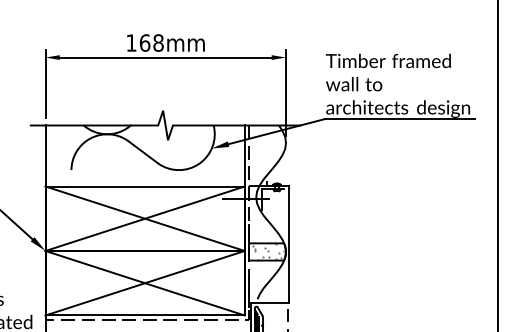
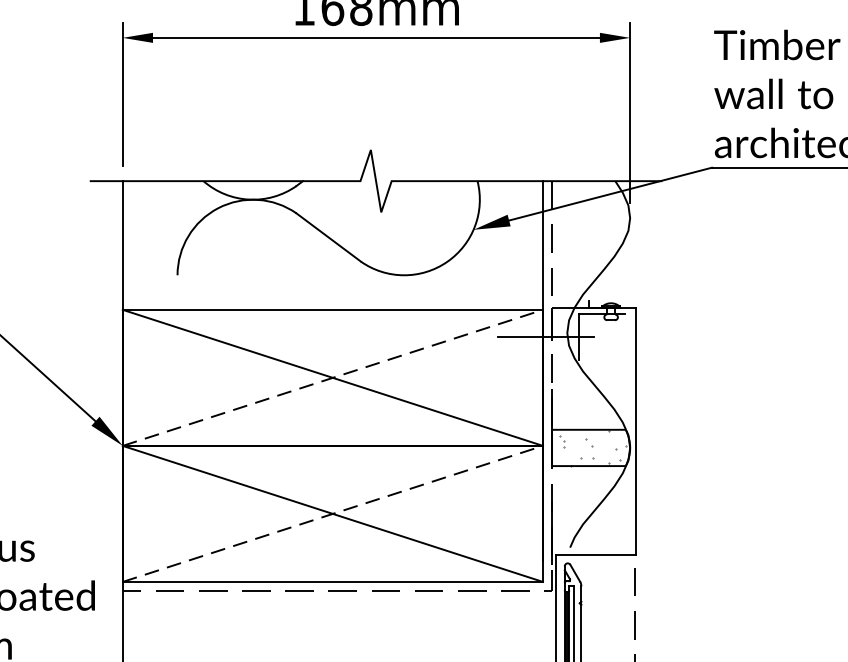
line: (145, 218) -> (333, 377), solid -> dashed
line: (145, 283) -> (333, 514), solid -> dashed

